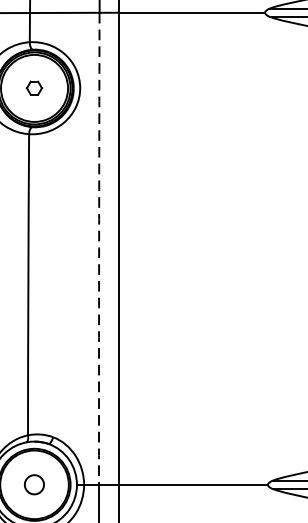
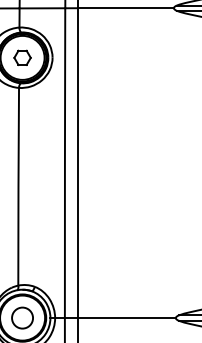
part: (34, 87) -> (22, 57), size x1.67
arc: (98, 249) -> (64, 163), dashed -> solid
circle: (34, 483) -> (22, 317), size x1.67

